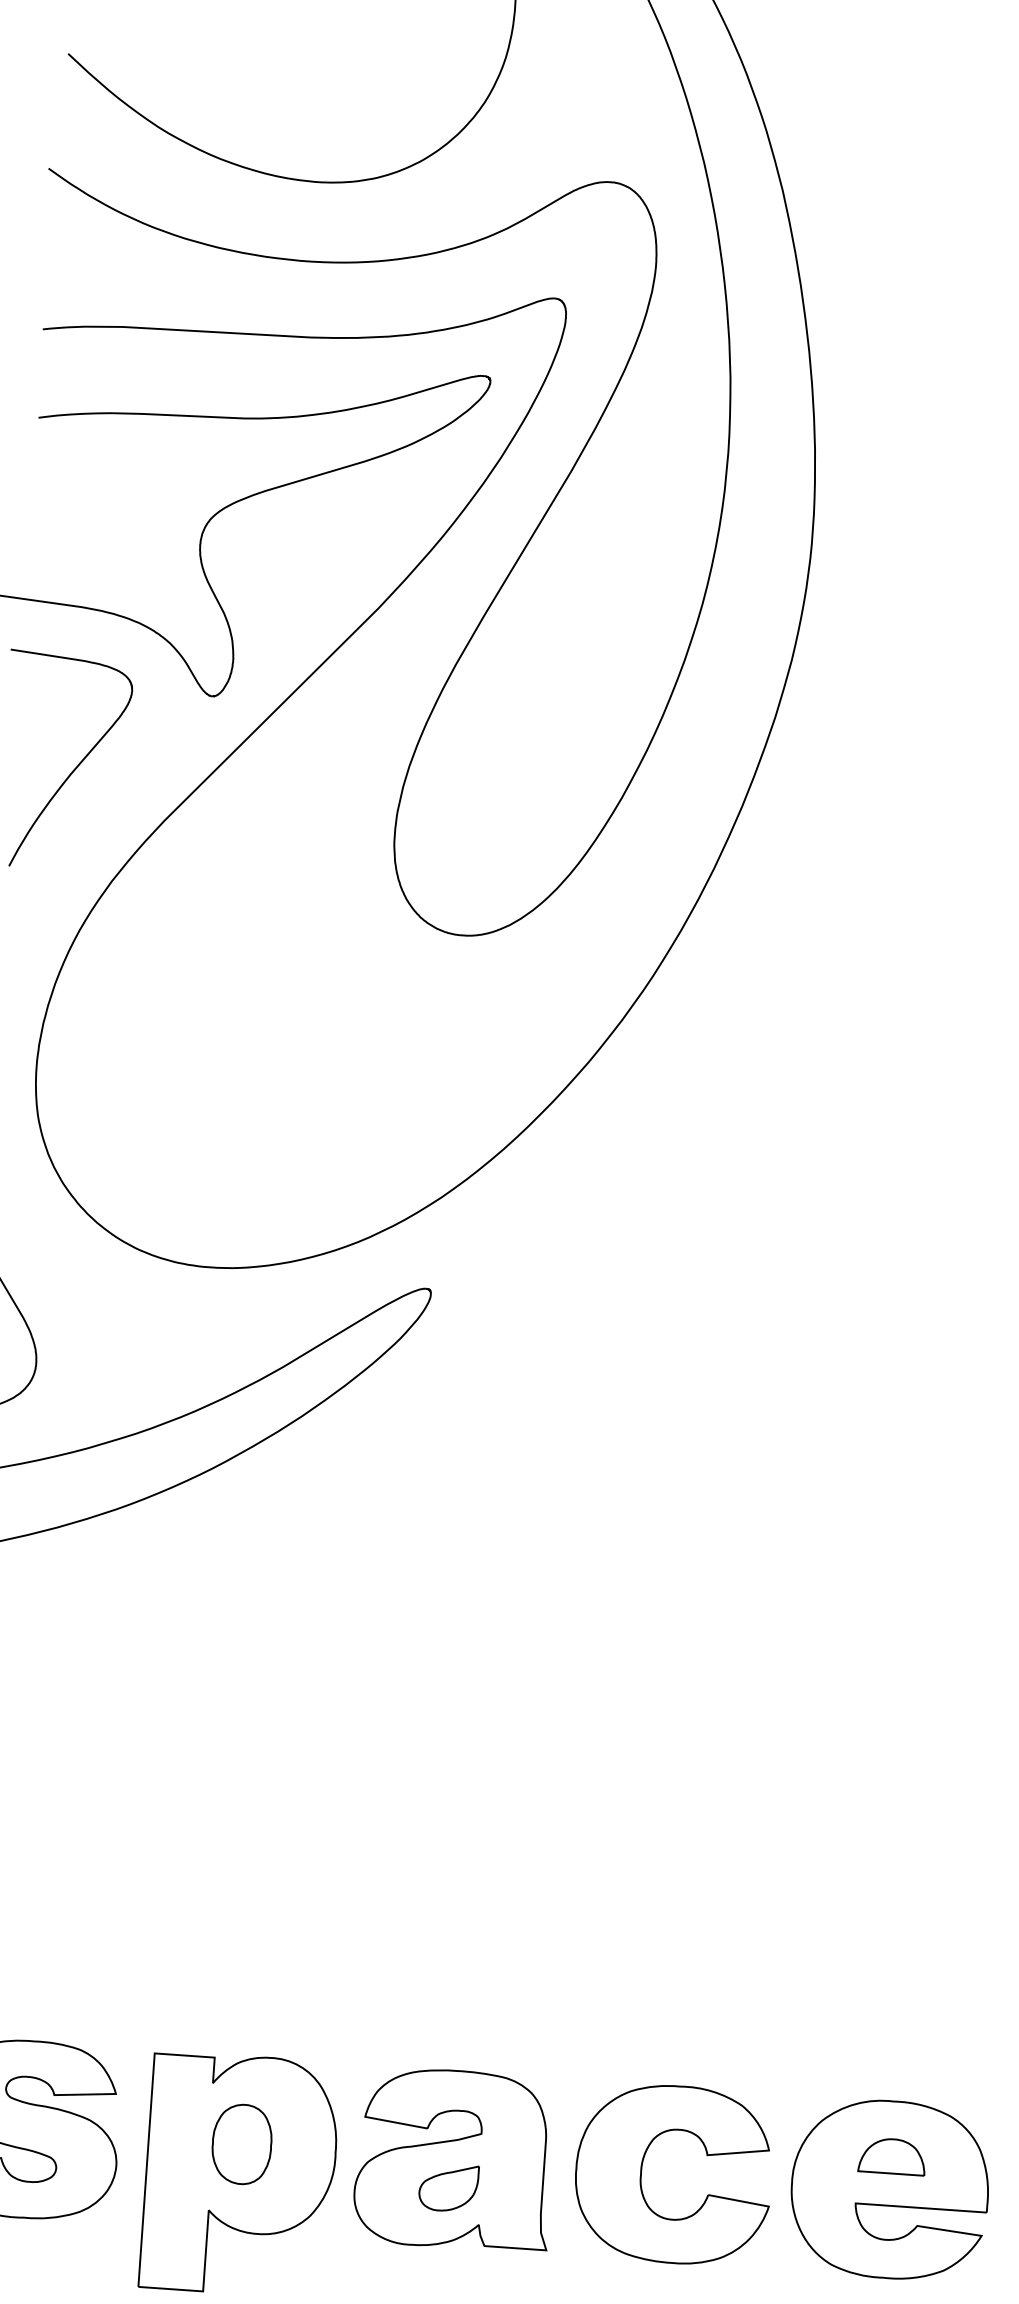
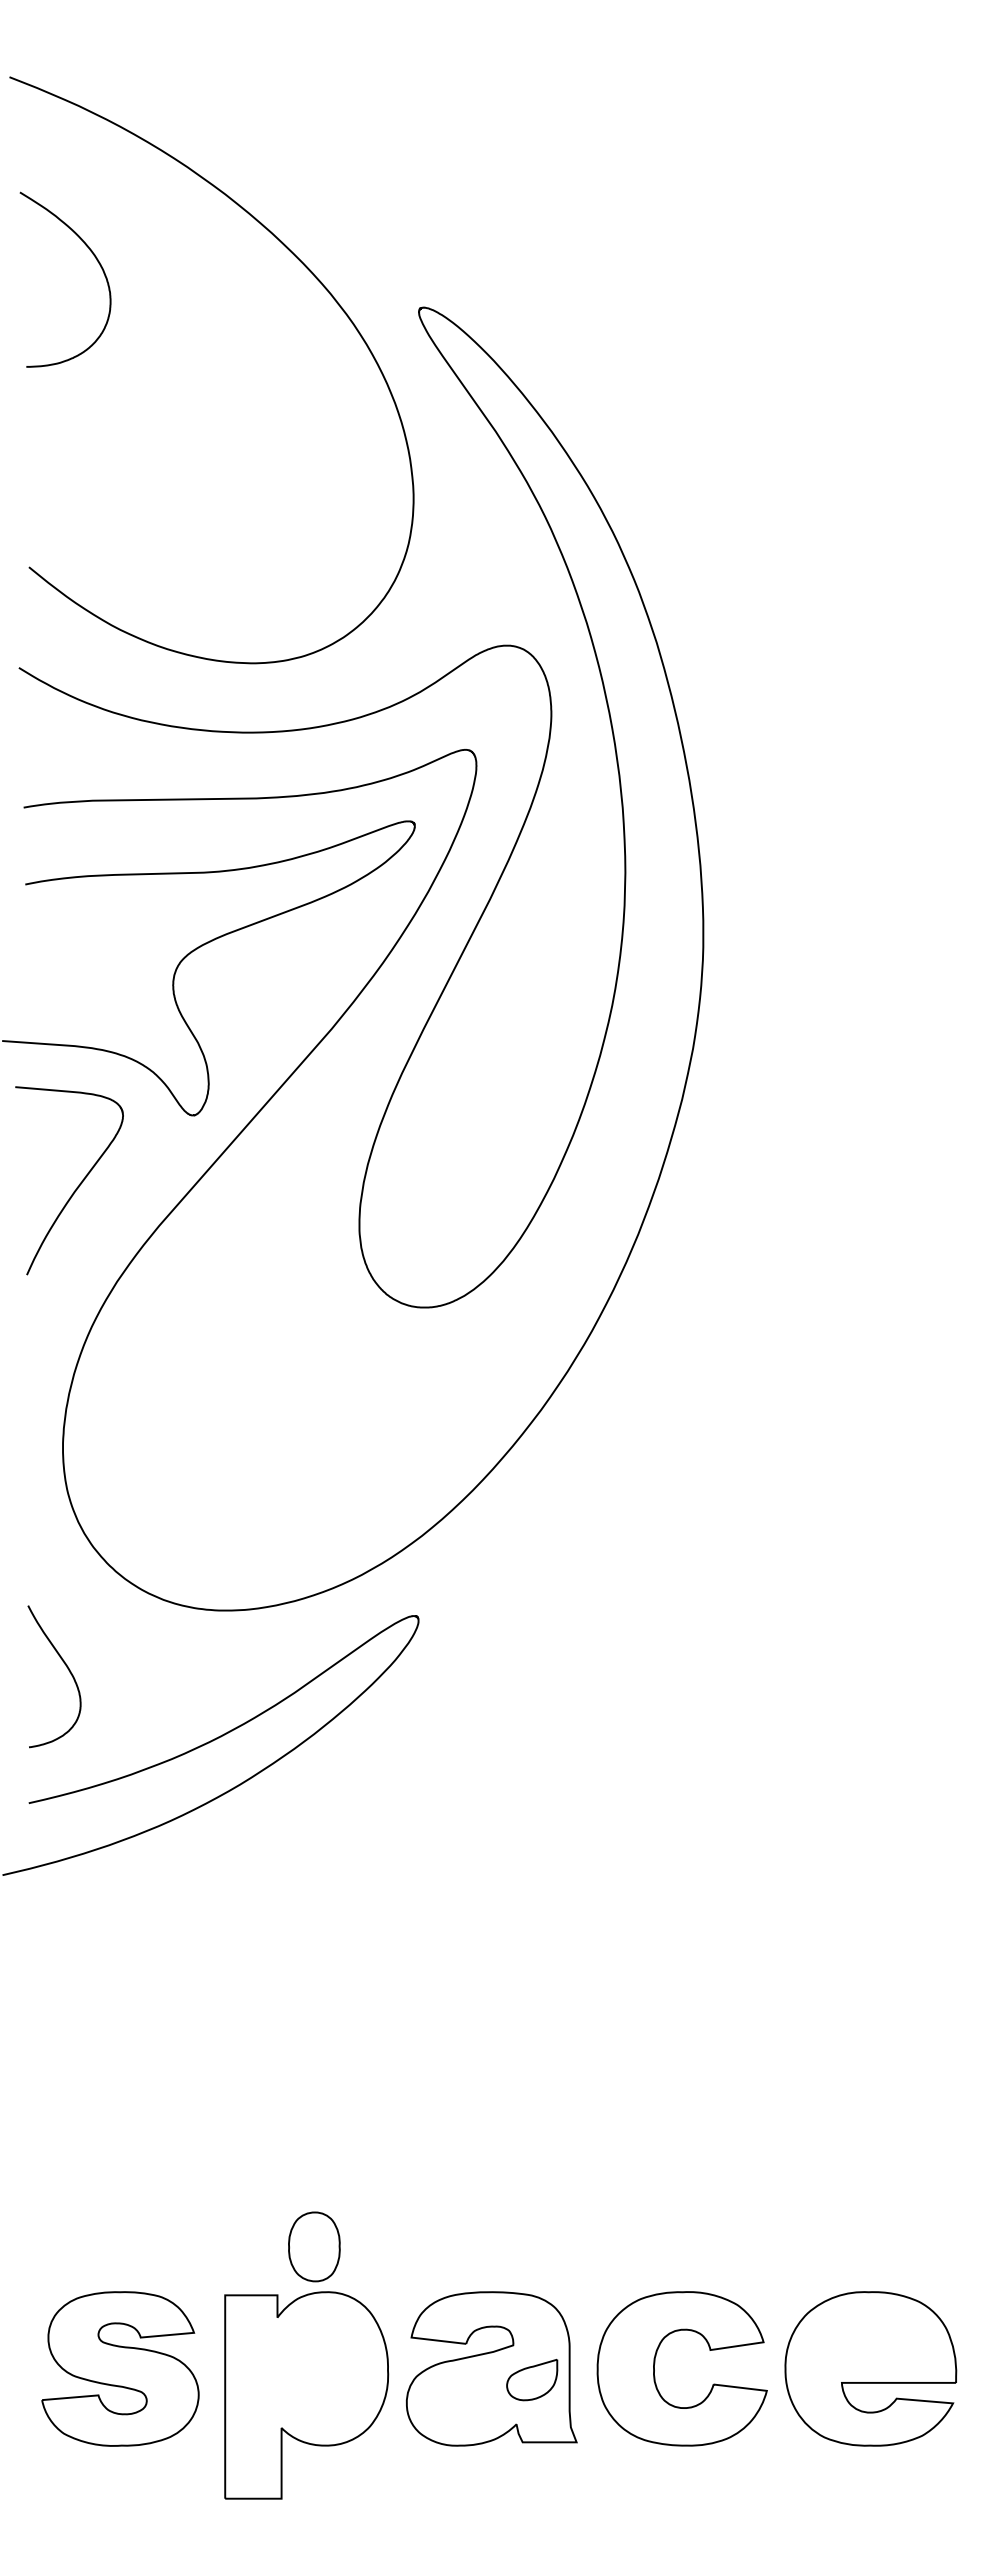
part: (242, 2143) -> (314, 2246), moved
part: (891, 2155) -> (870, 2339), removed
part: (449, 2187) -> (532, 2379), moved

